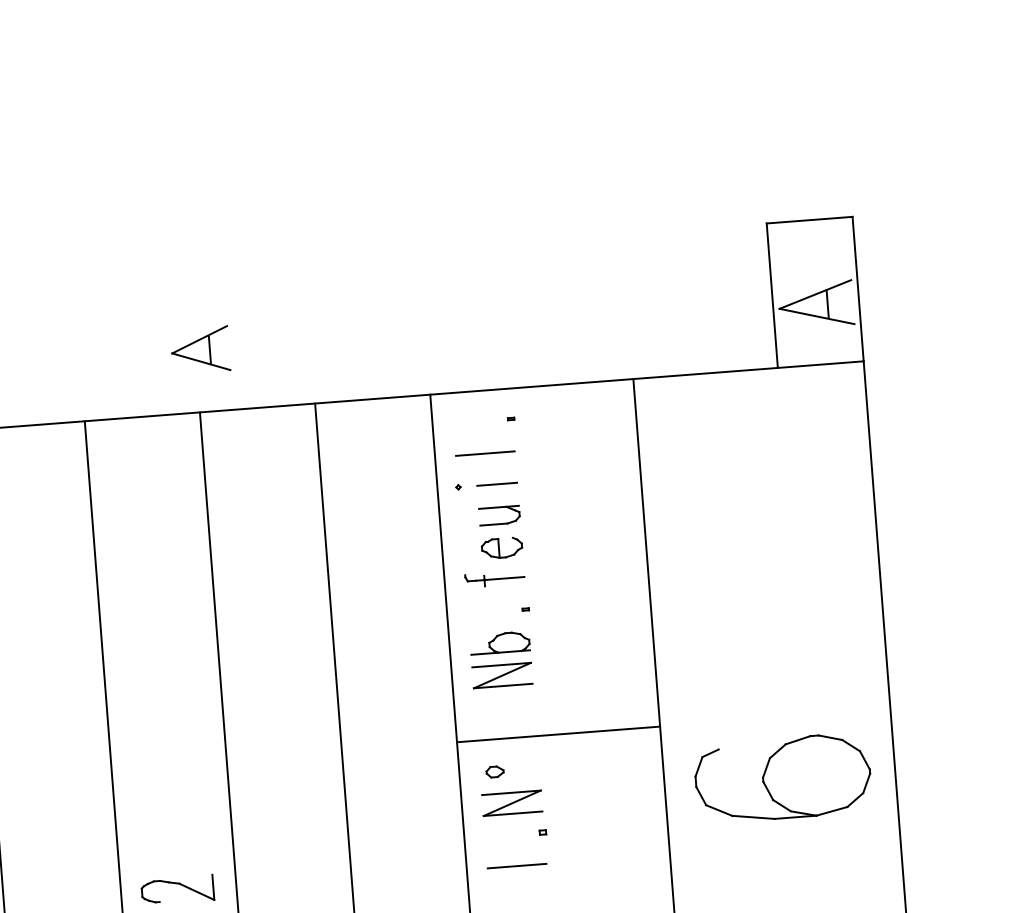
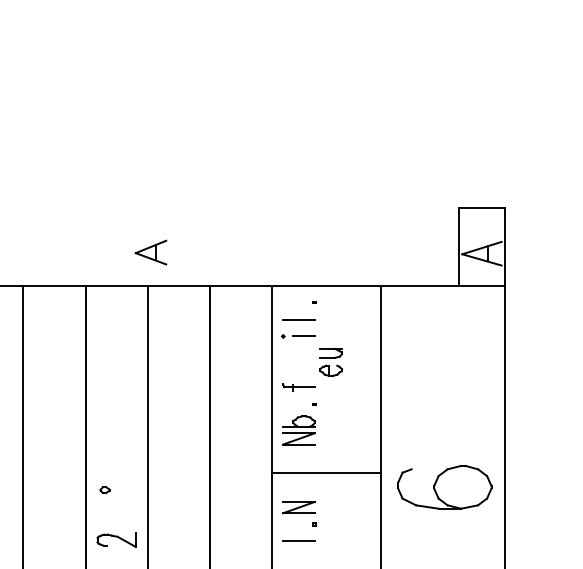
part: (499, 530) -> (330, 361), moved
part: (493, 770) -> (104, 489), moved
part: (782, 778) -> (444, 487), moved

